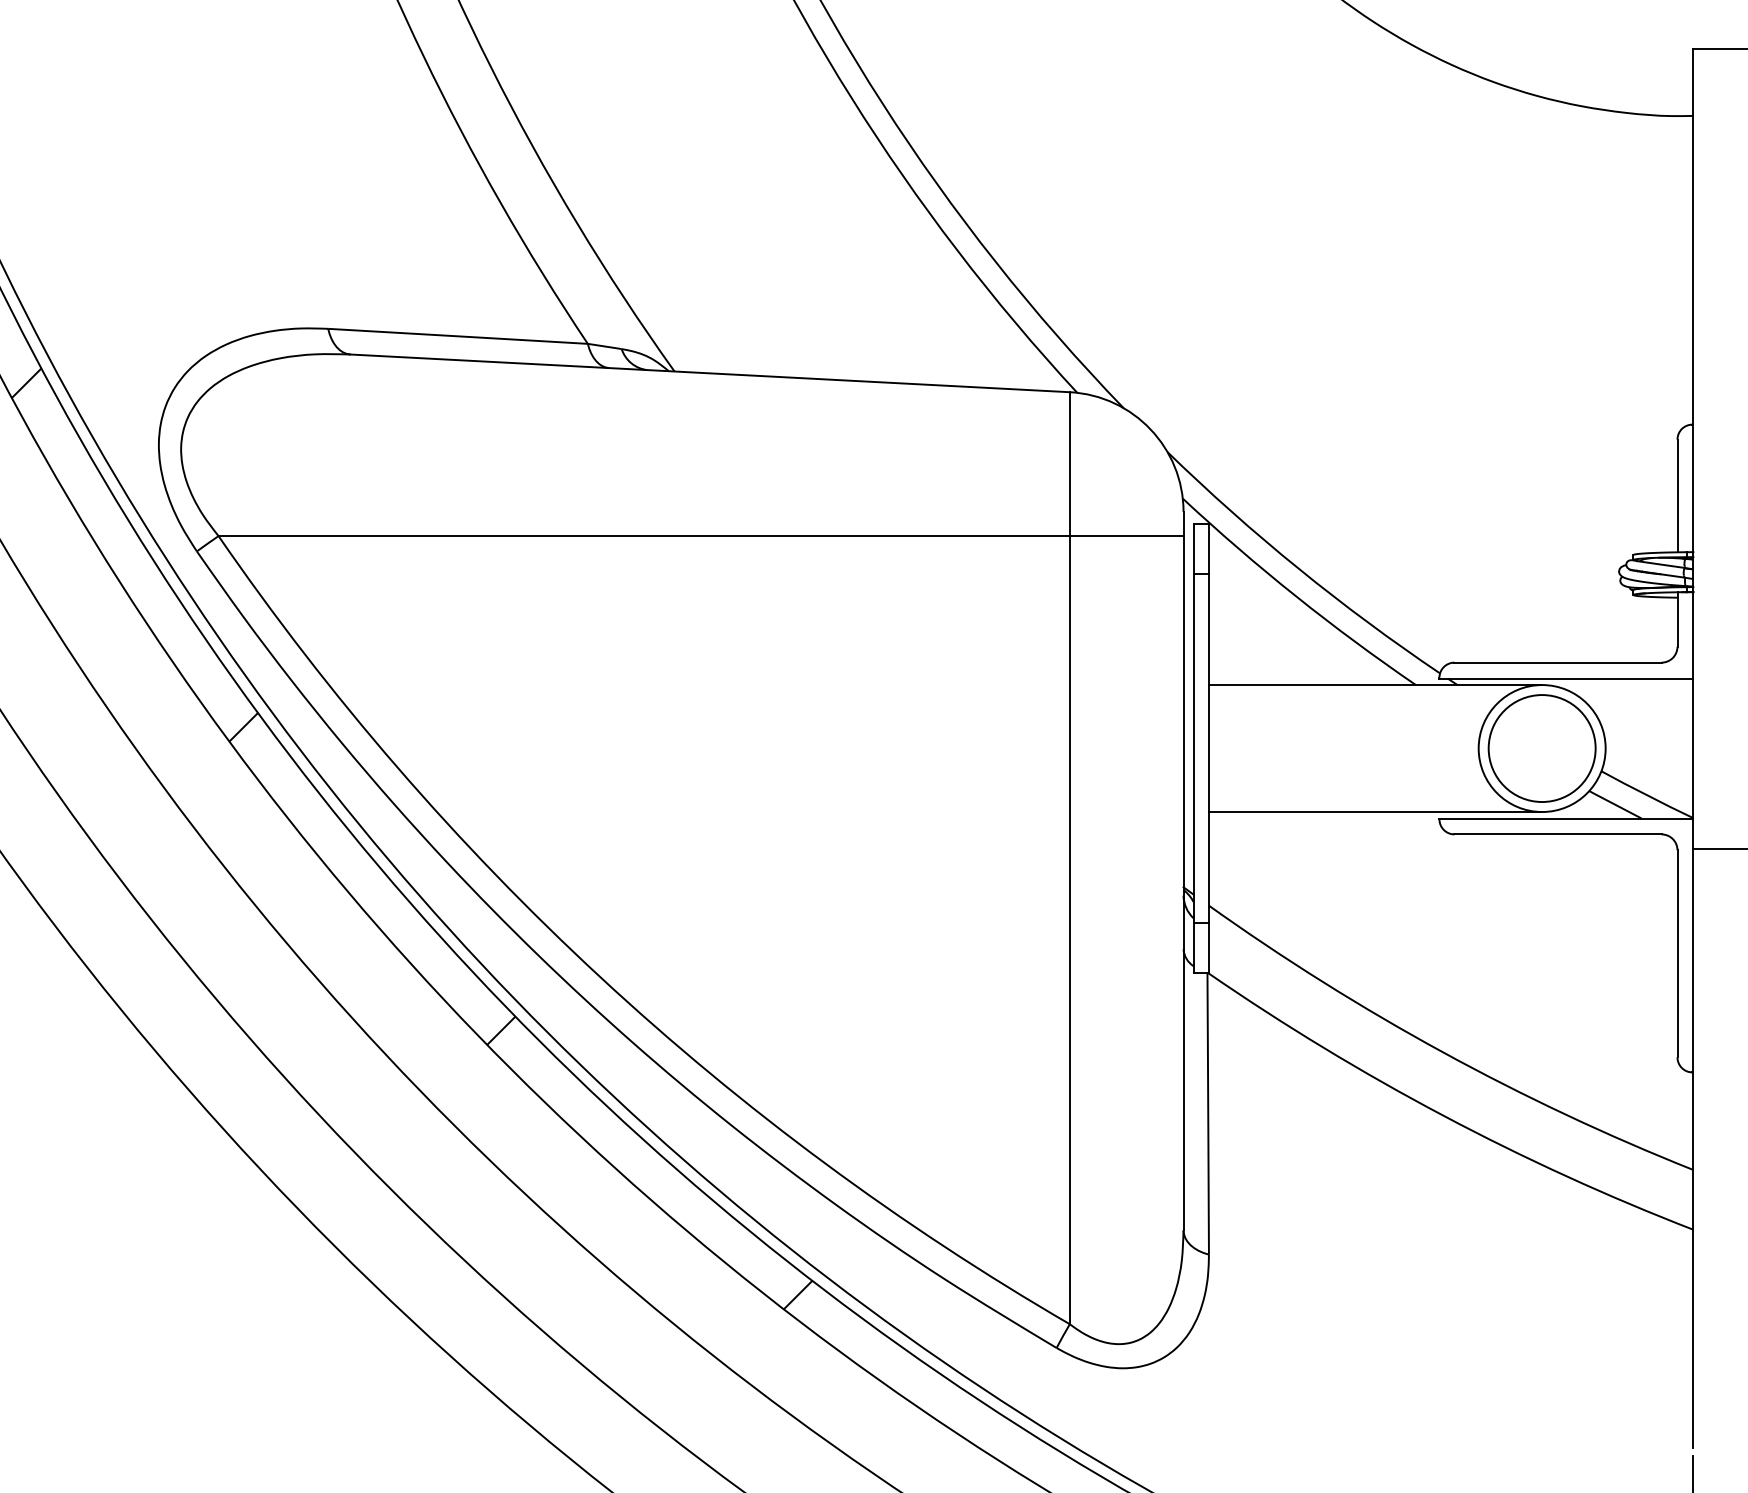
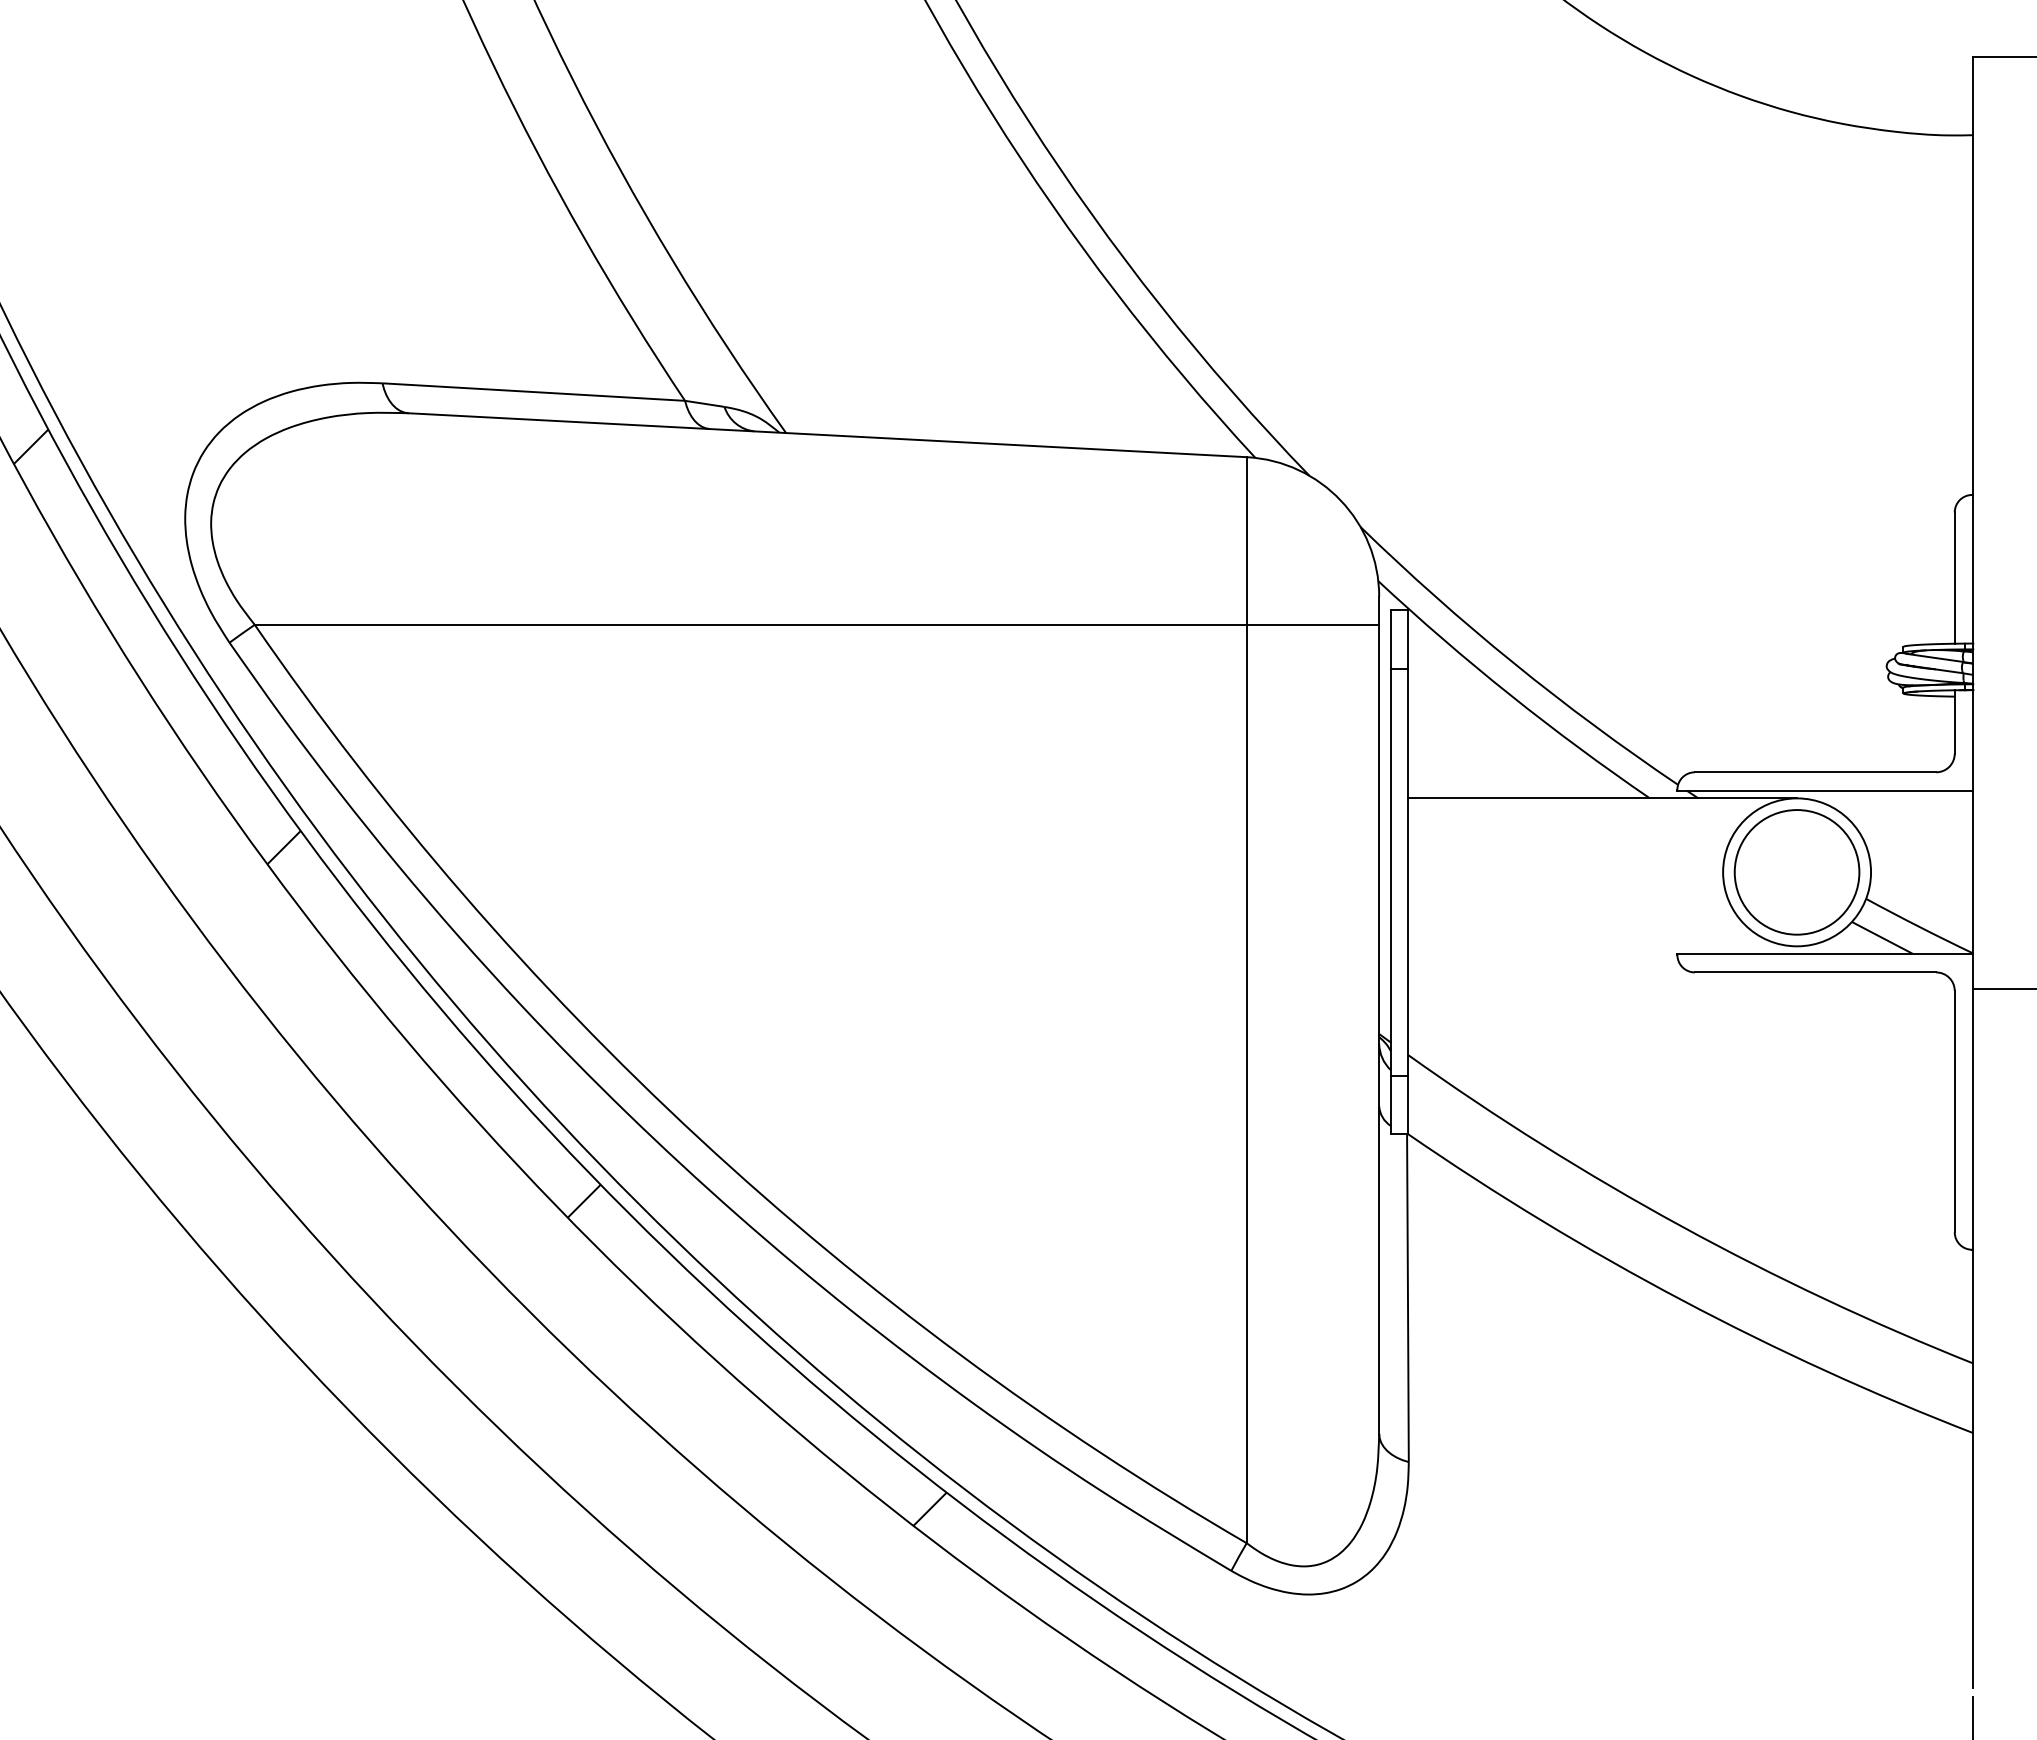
line: (1375, 812) -> (1602, 946), removed

